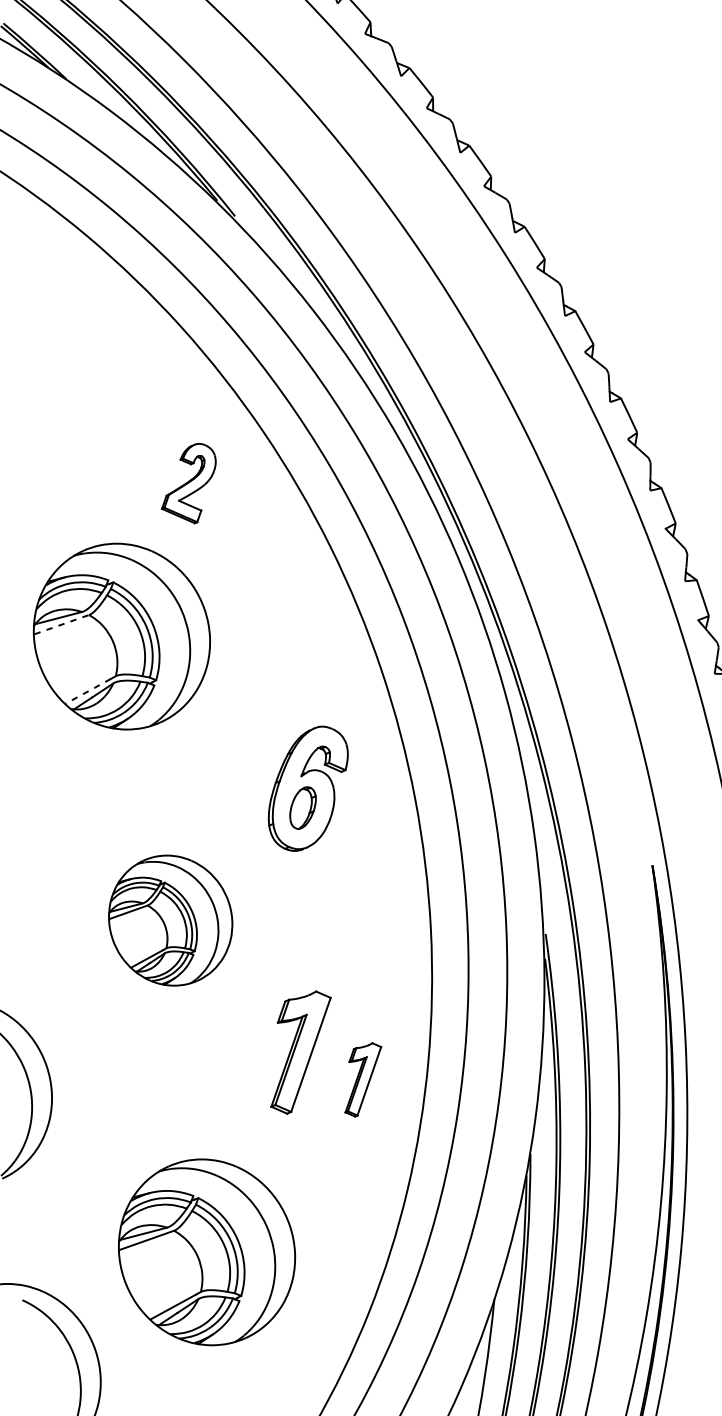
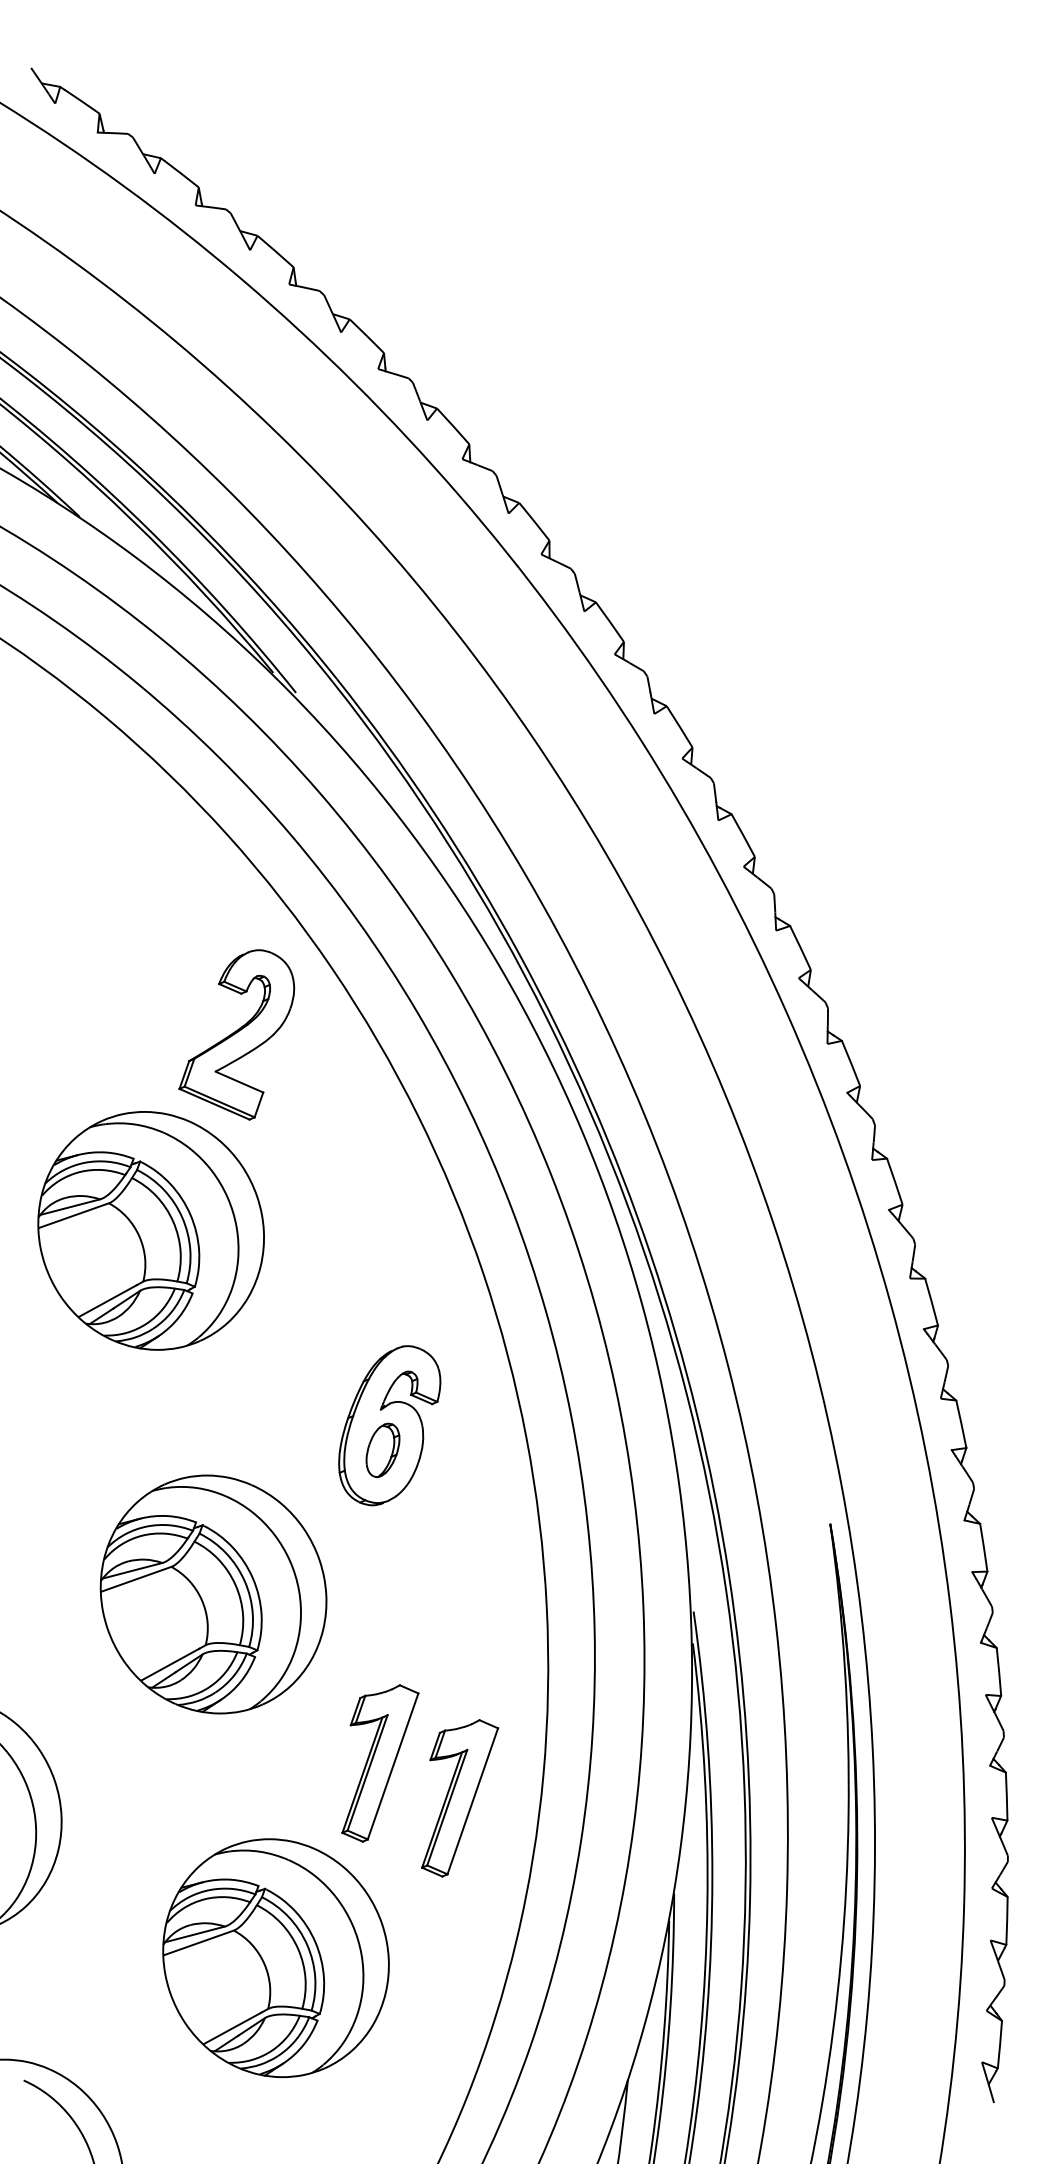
part: (188, 483) -> (236, 1034), size x1.67
line: (62, 624) -> (74, 1215), dashed -> solid
line: (88, 690) -> (108, 1300), dashed -> solid
part: (170, 920) -> (213, 1594), size x1.43
part: (363, 1079) -> (460, 1798), size x1.67
part: (206, 1252) -> (275, 1958), moved

